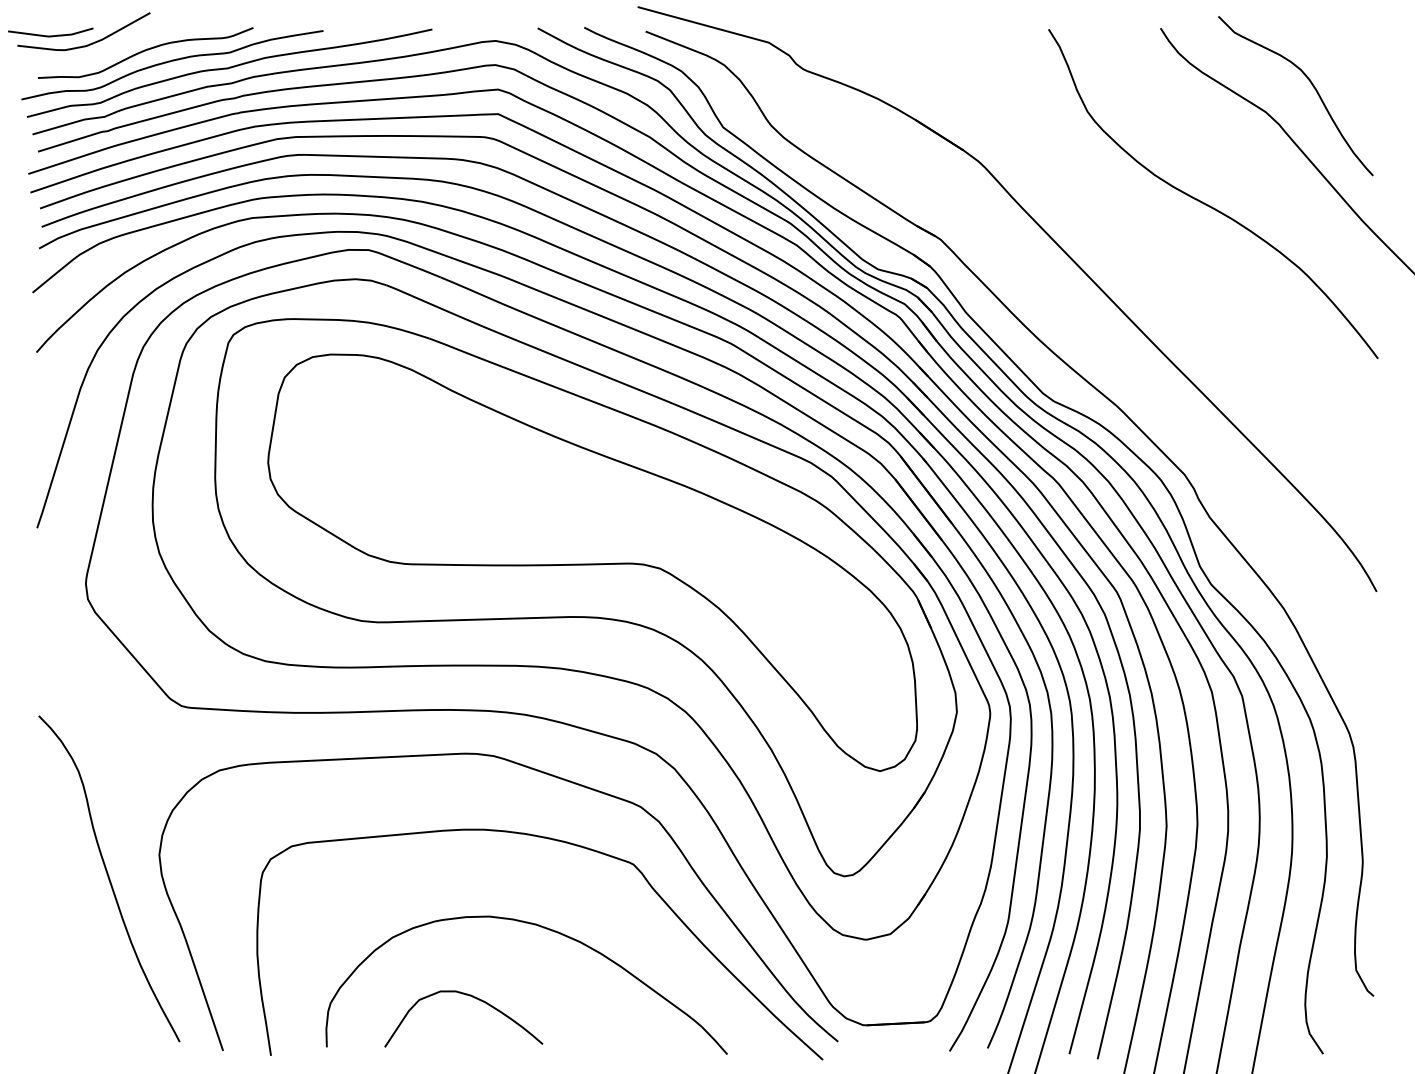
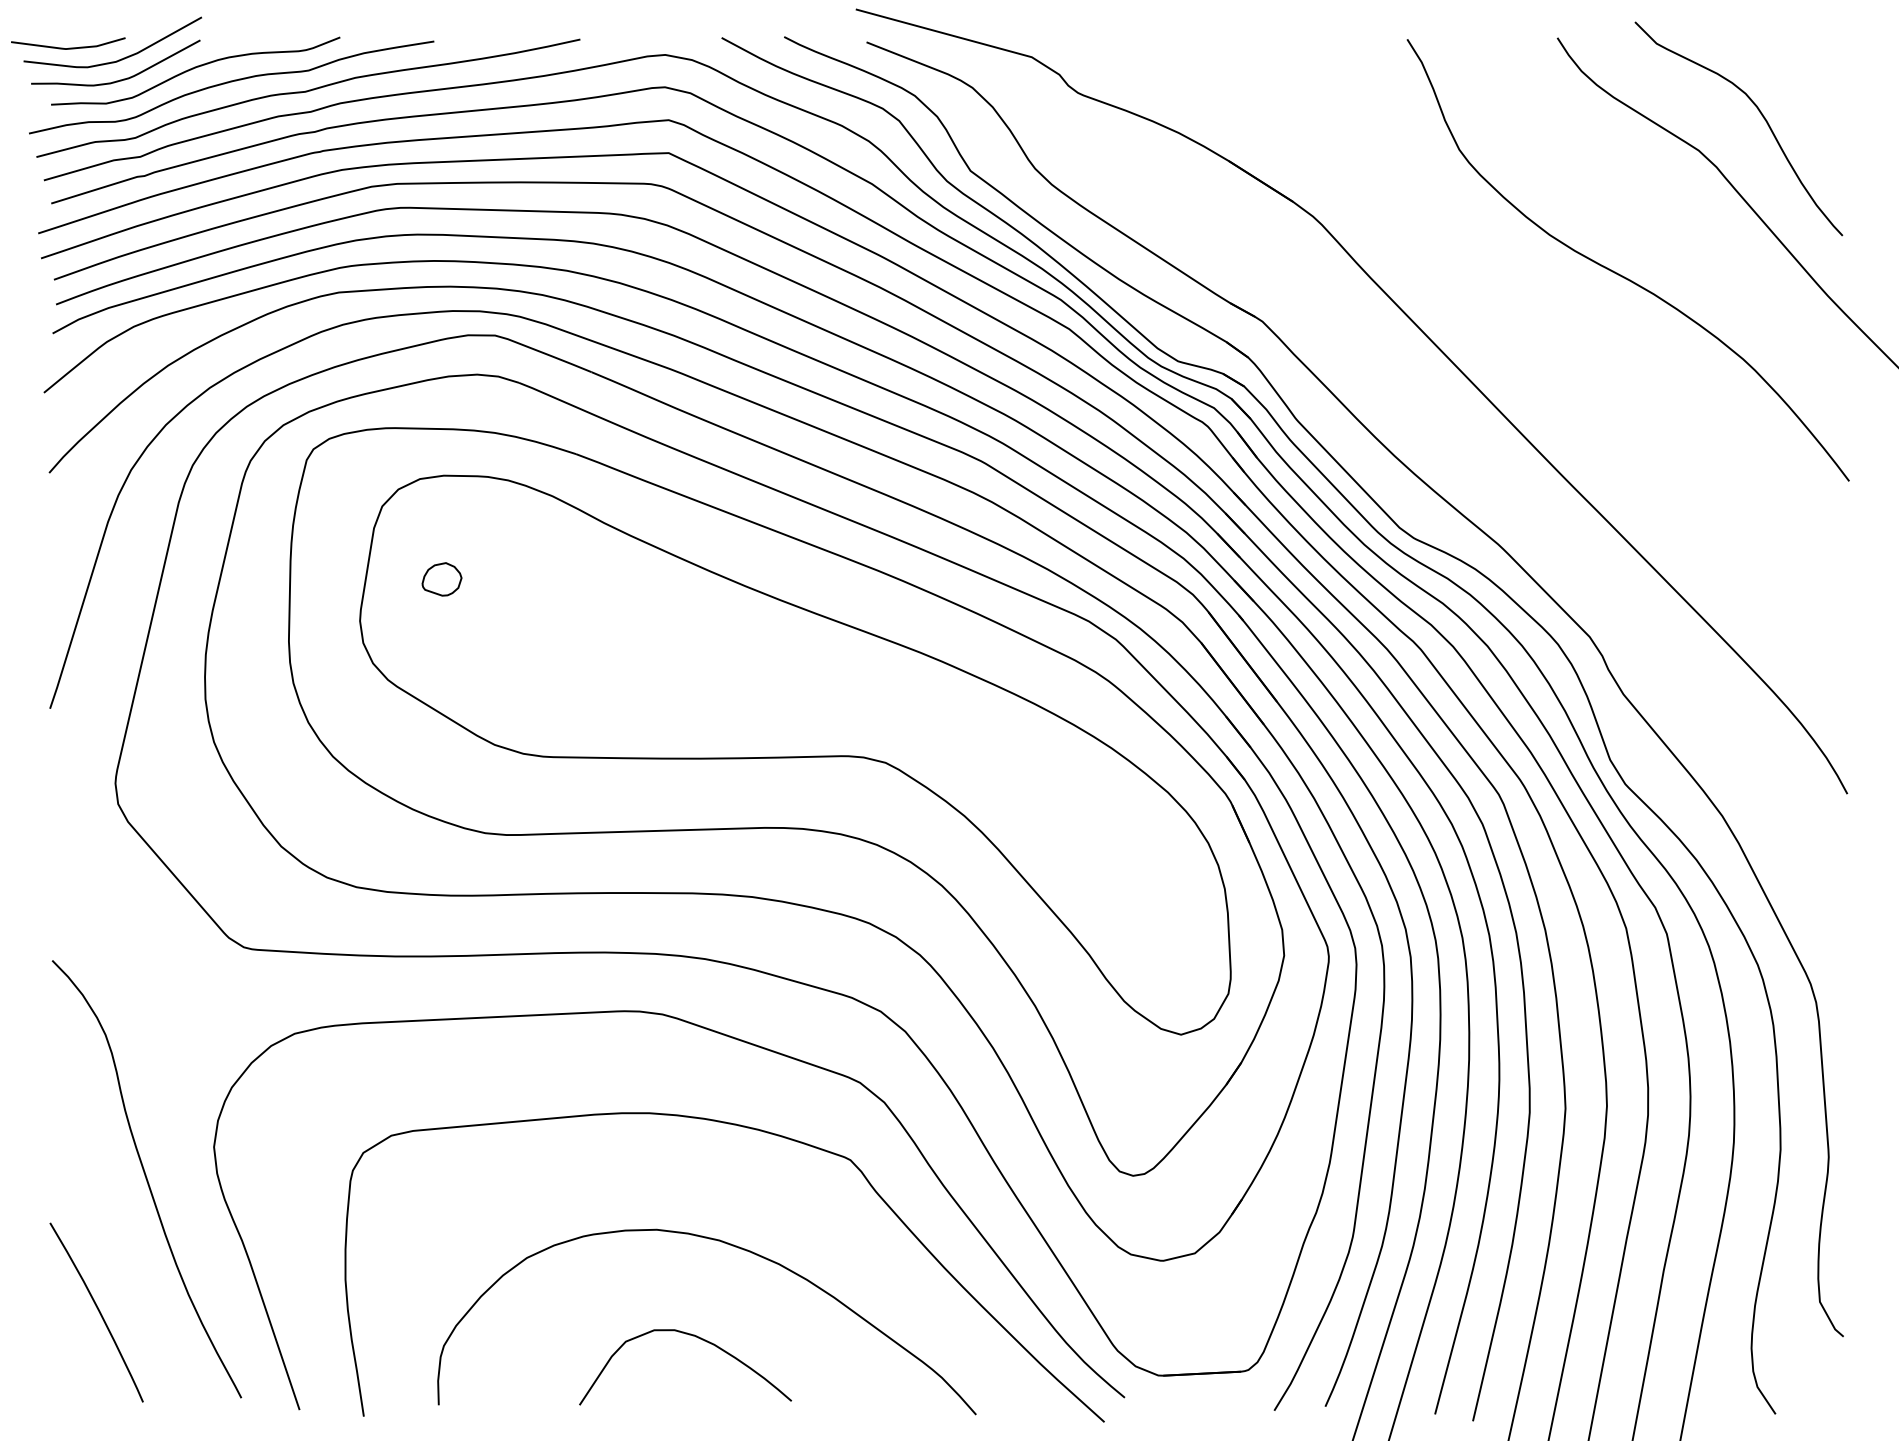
curve: (88, 59) -> (119, 79), added
part: (328, 431) -> (441, 579), added
curve: (72, 976) -> (97, 1310), added
curve: (474, 998) -> (700, 1339), moved

